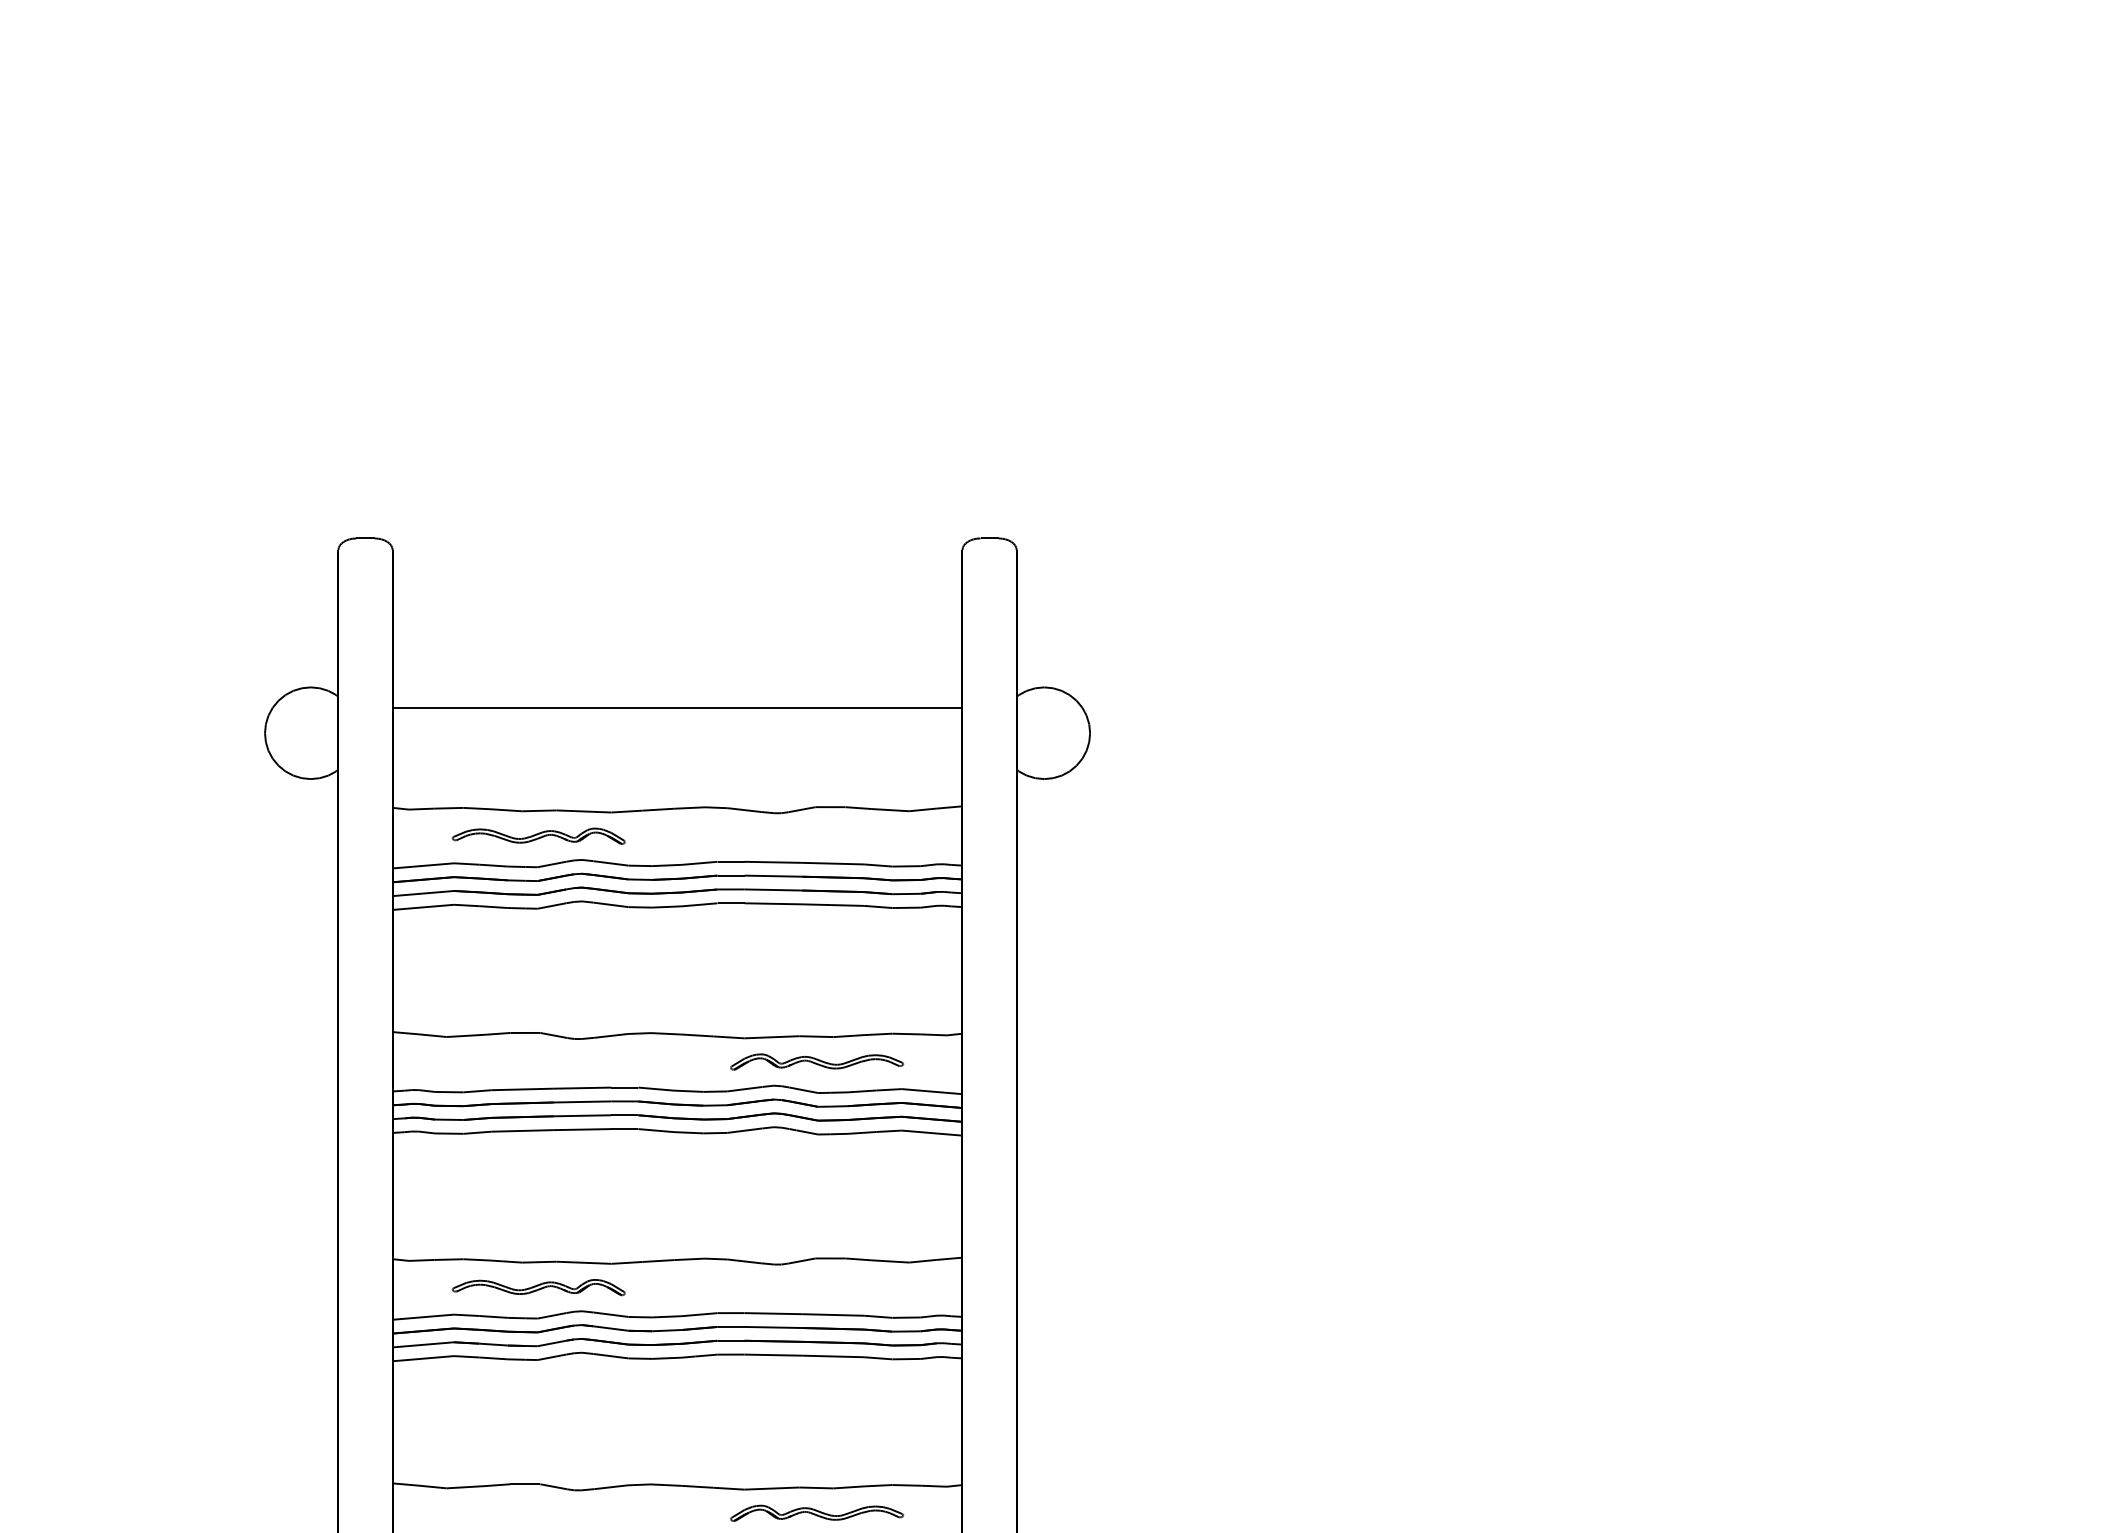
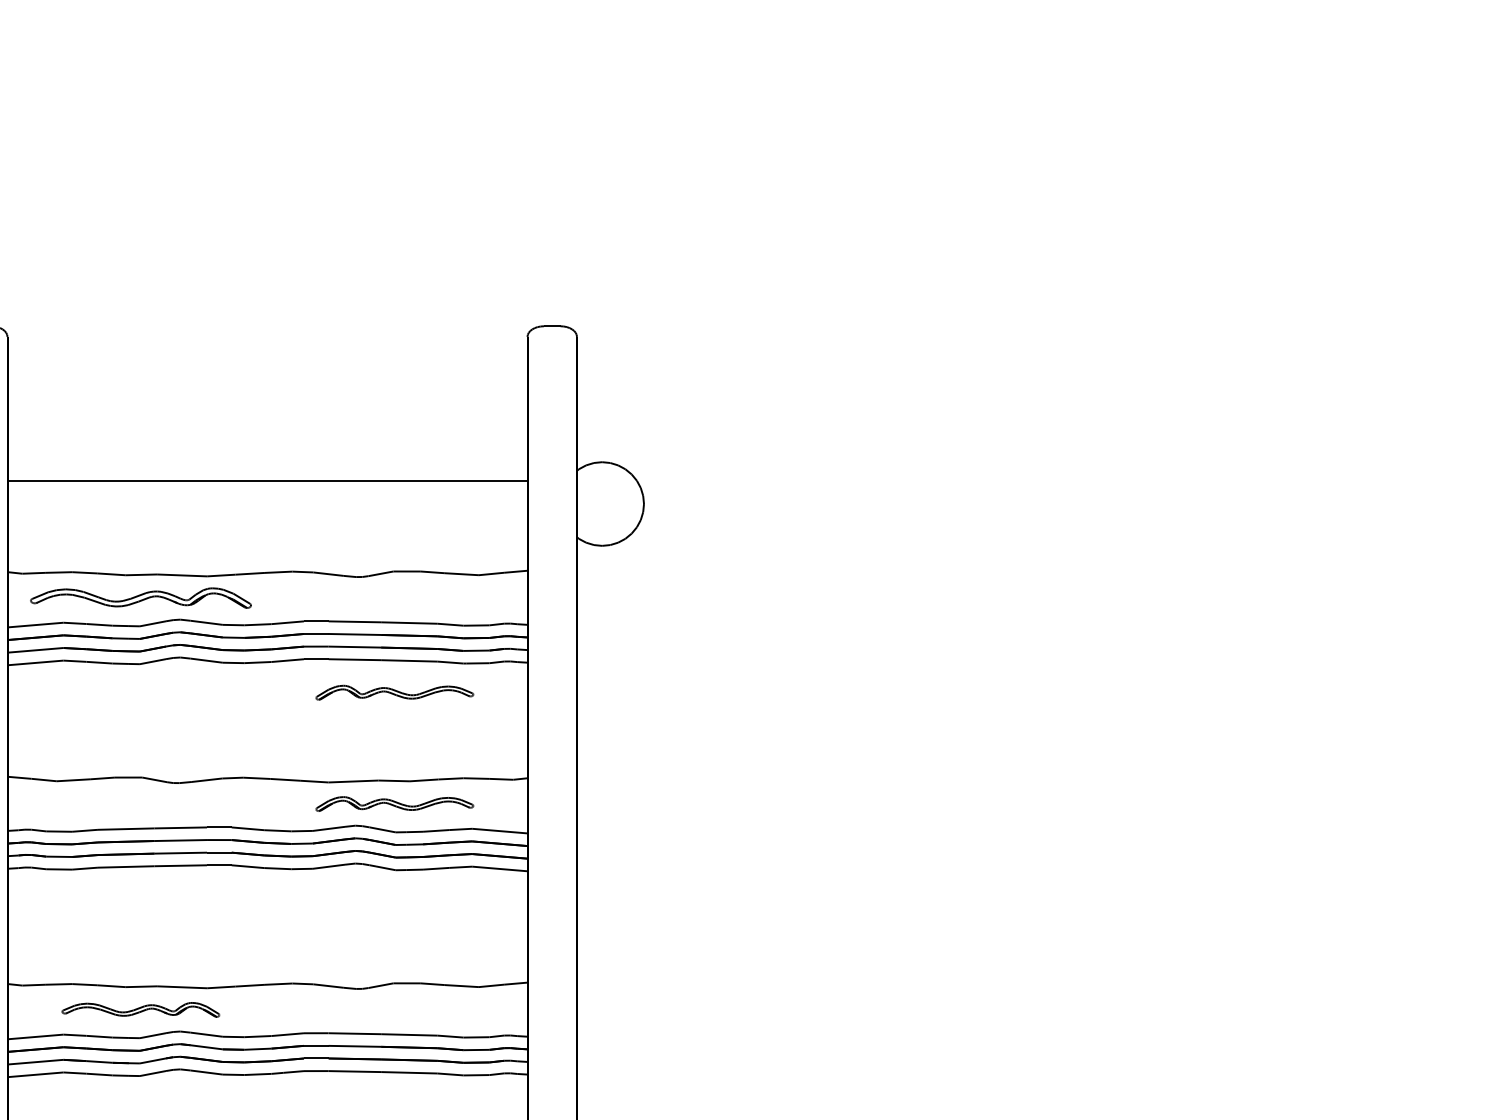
part: (538, 835) -> (140, 597), size x1.4
part: (817, 939) -> (395, 692), added

